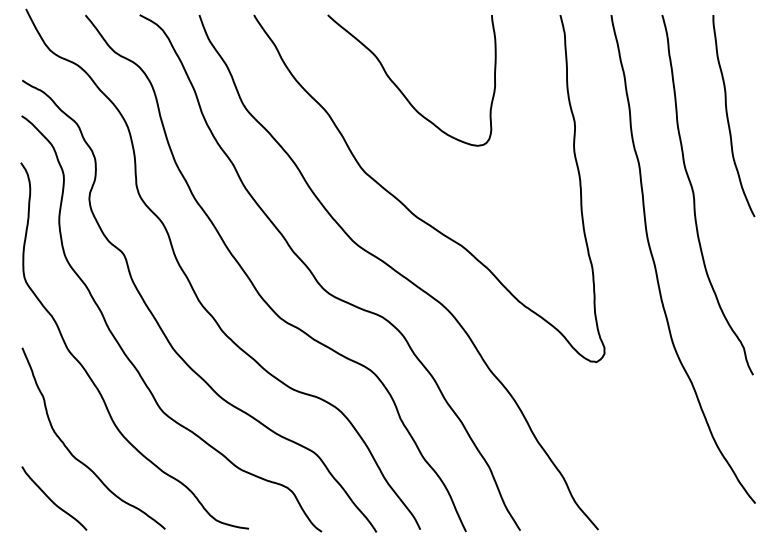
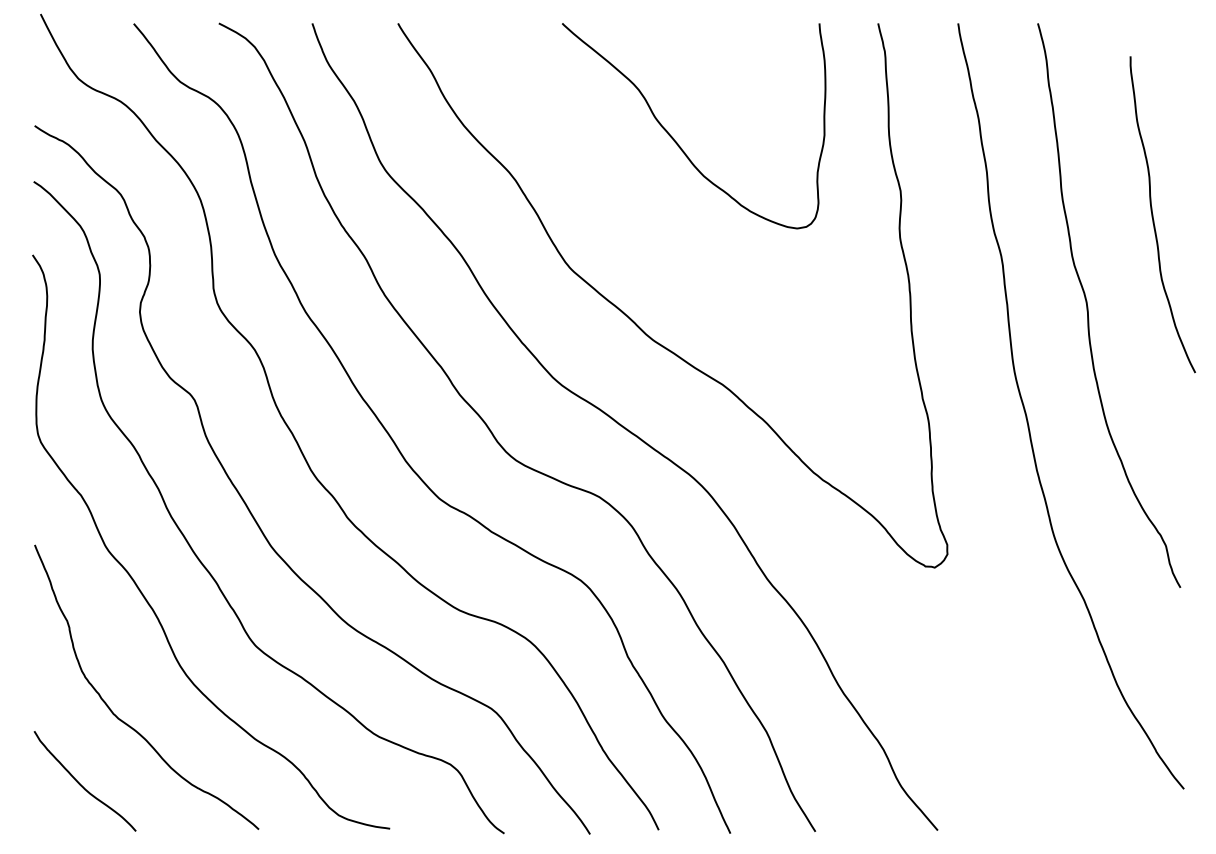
curve: (401, 90) -> (677, 141), moved
curve: (728, 116) -> (1154, 215), moved

